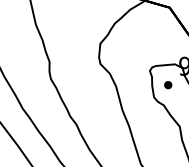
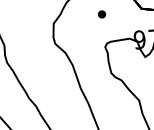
part: (168, 85) -> (102, 14), moved

